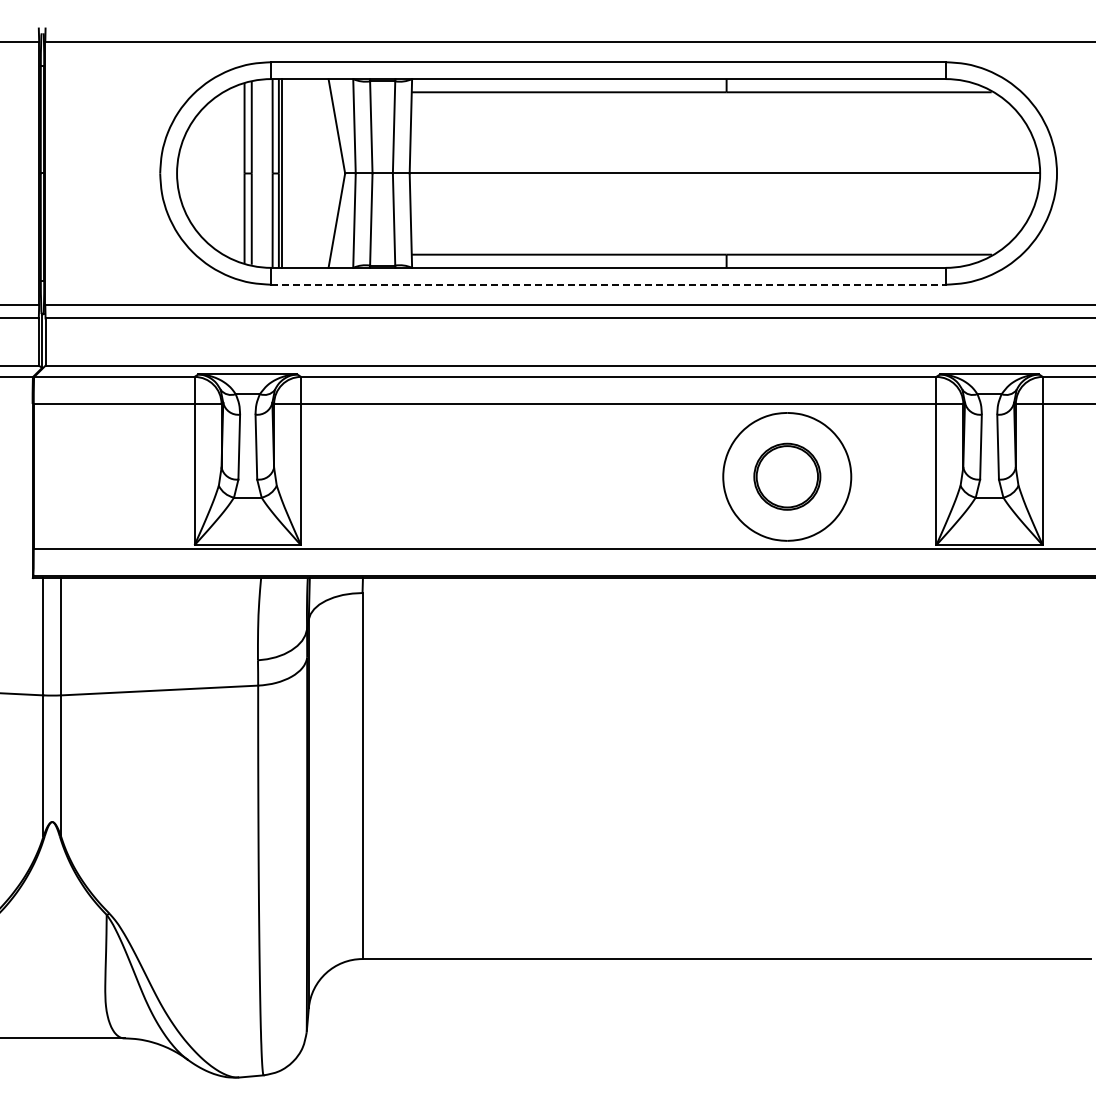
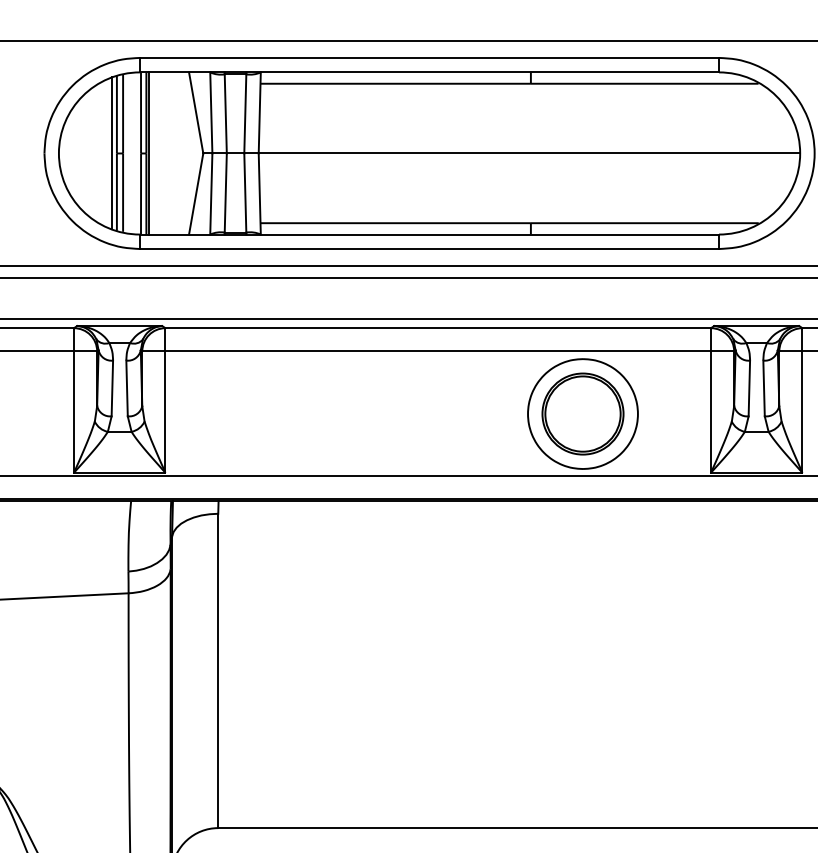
line: (238, 172) -> (111, 152), added
line: (609, 284) -> (430, 248), dashed -> solid
part: (787, 476) -> (583, 413), size x1.43

